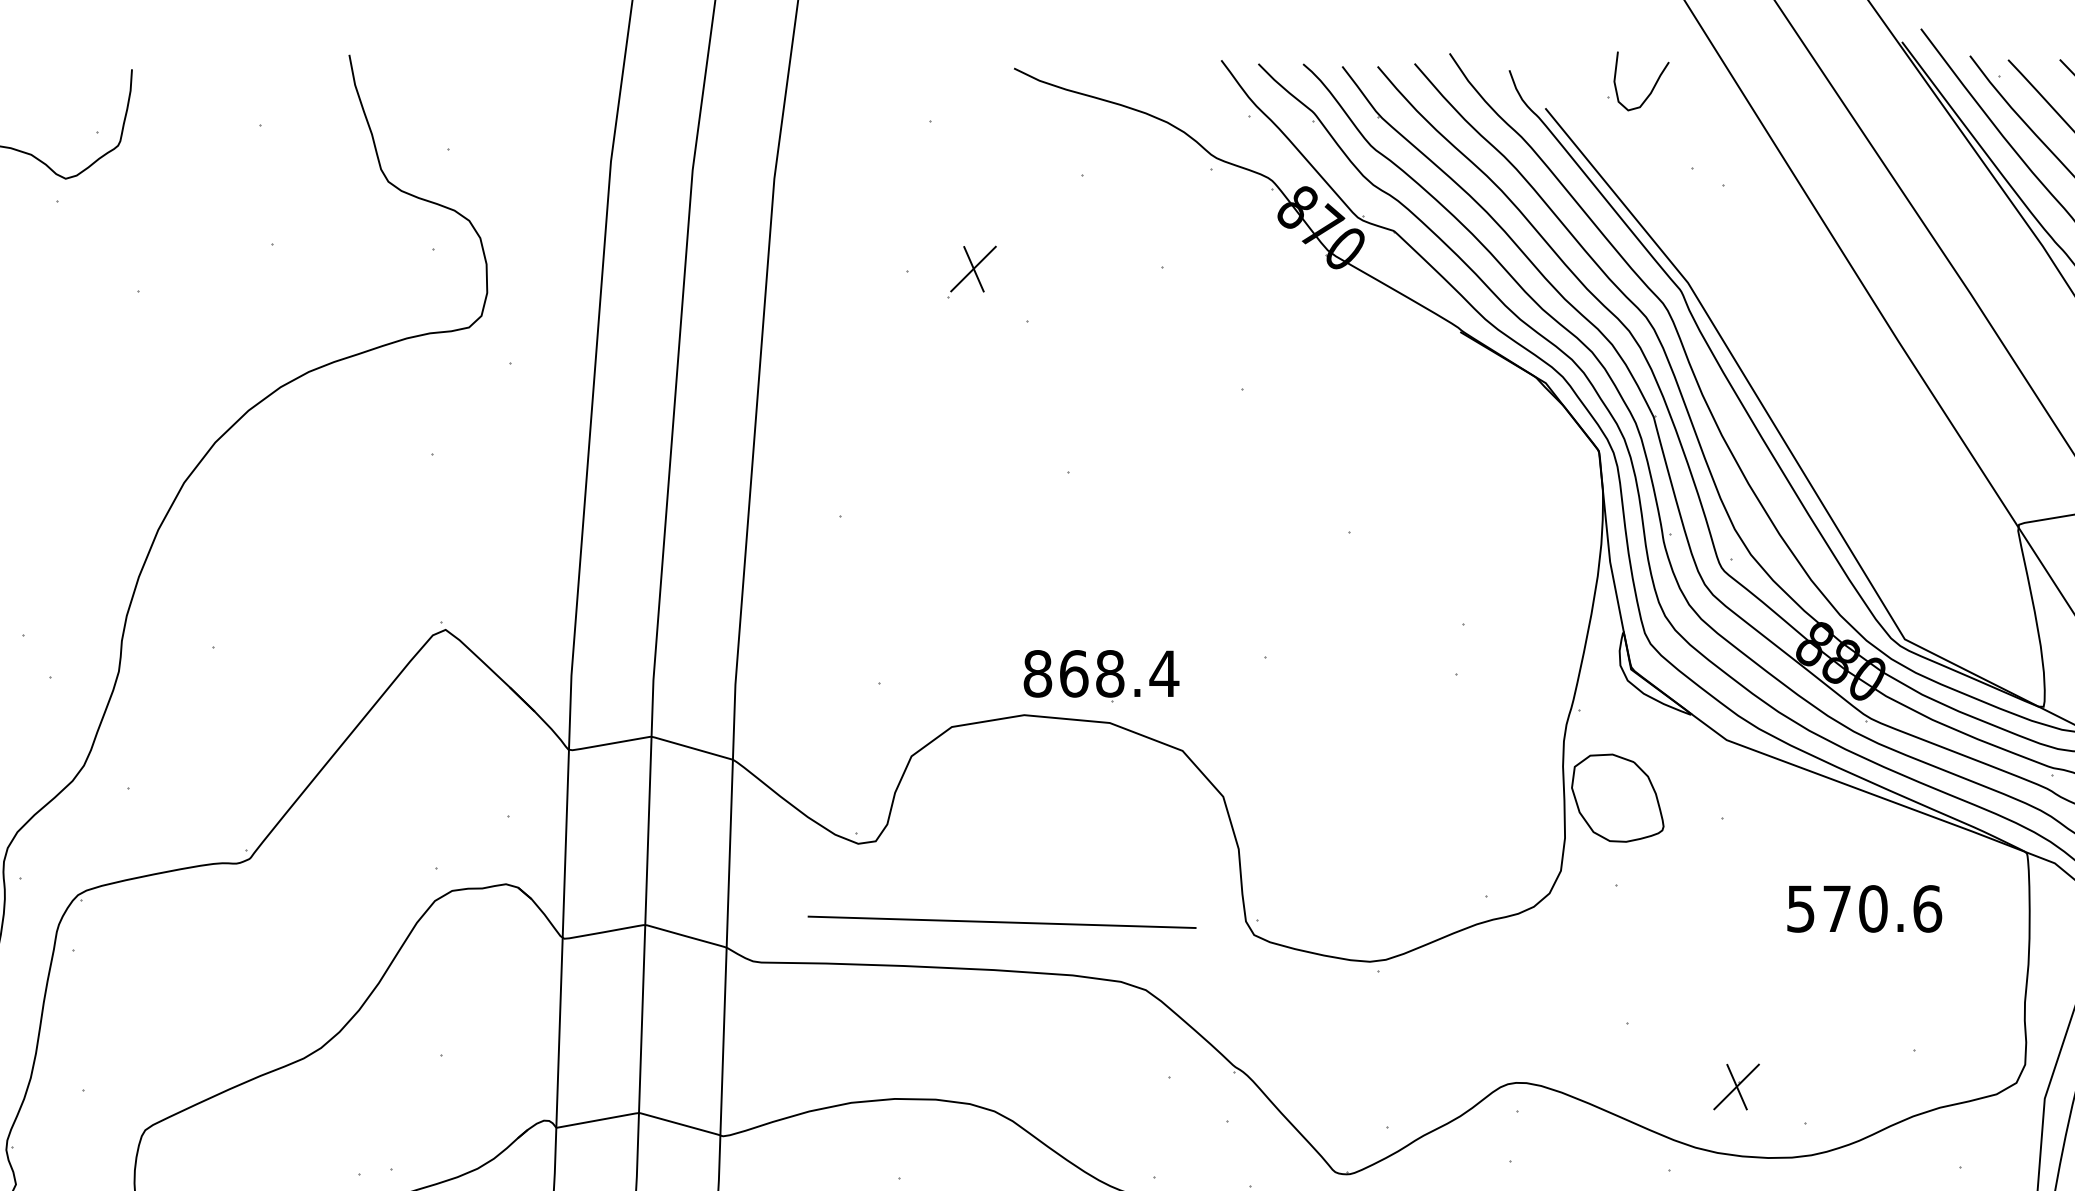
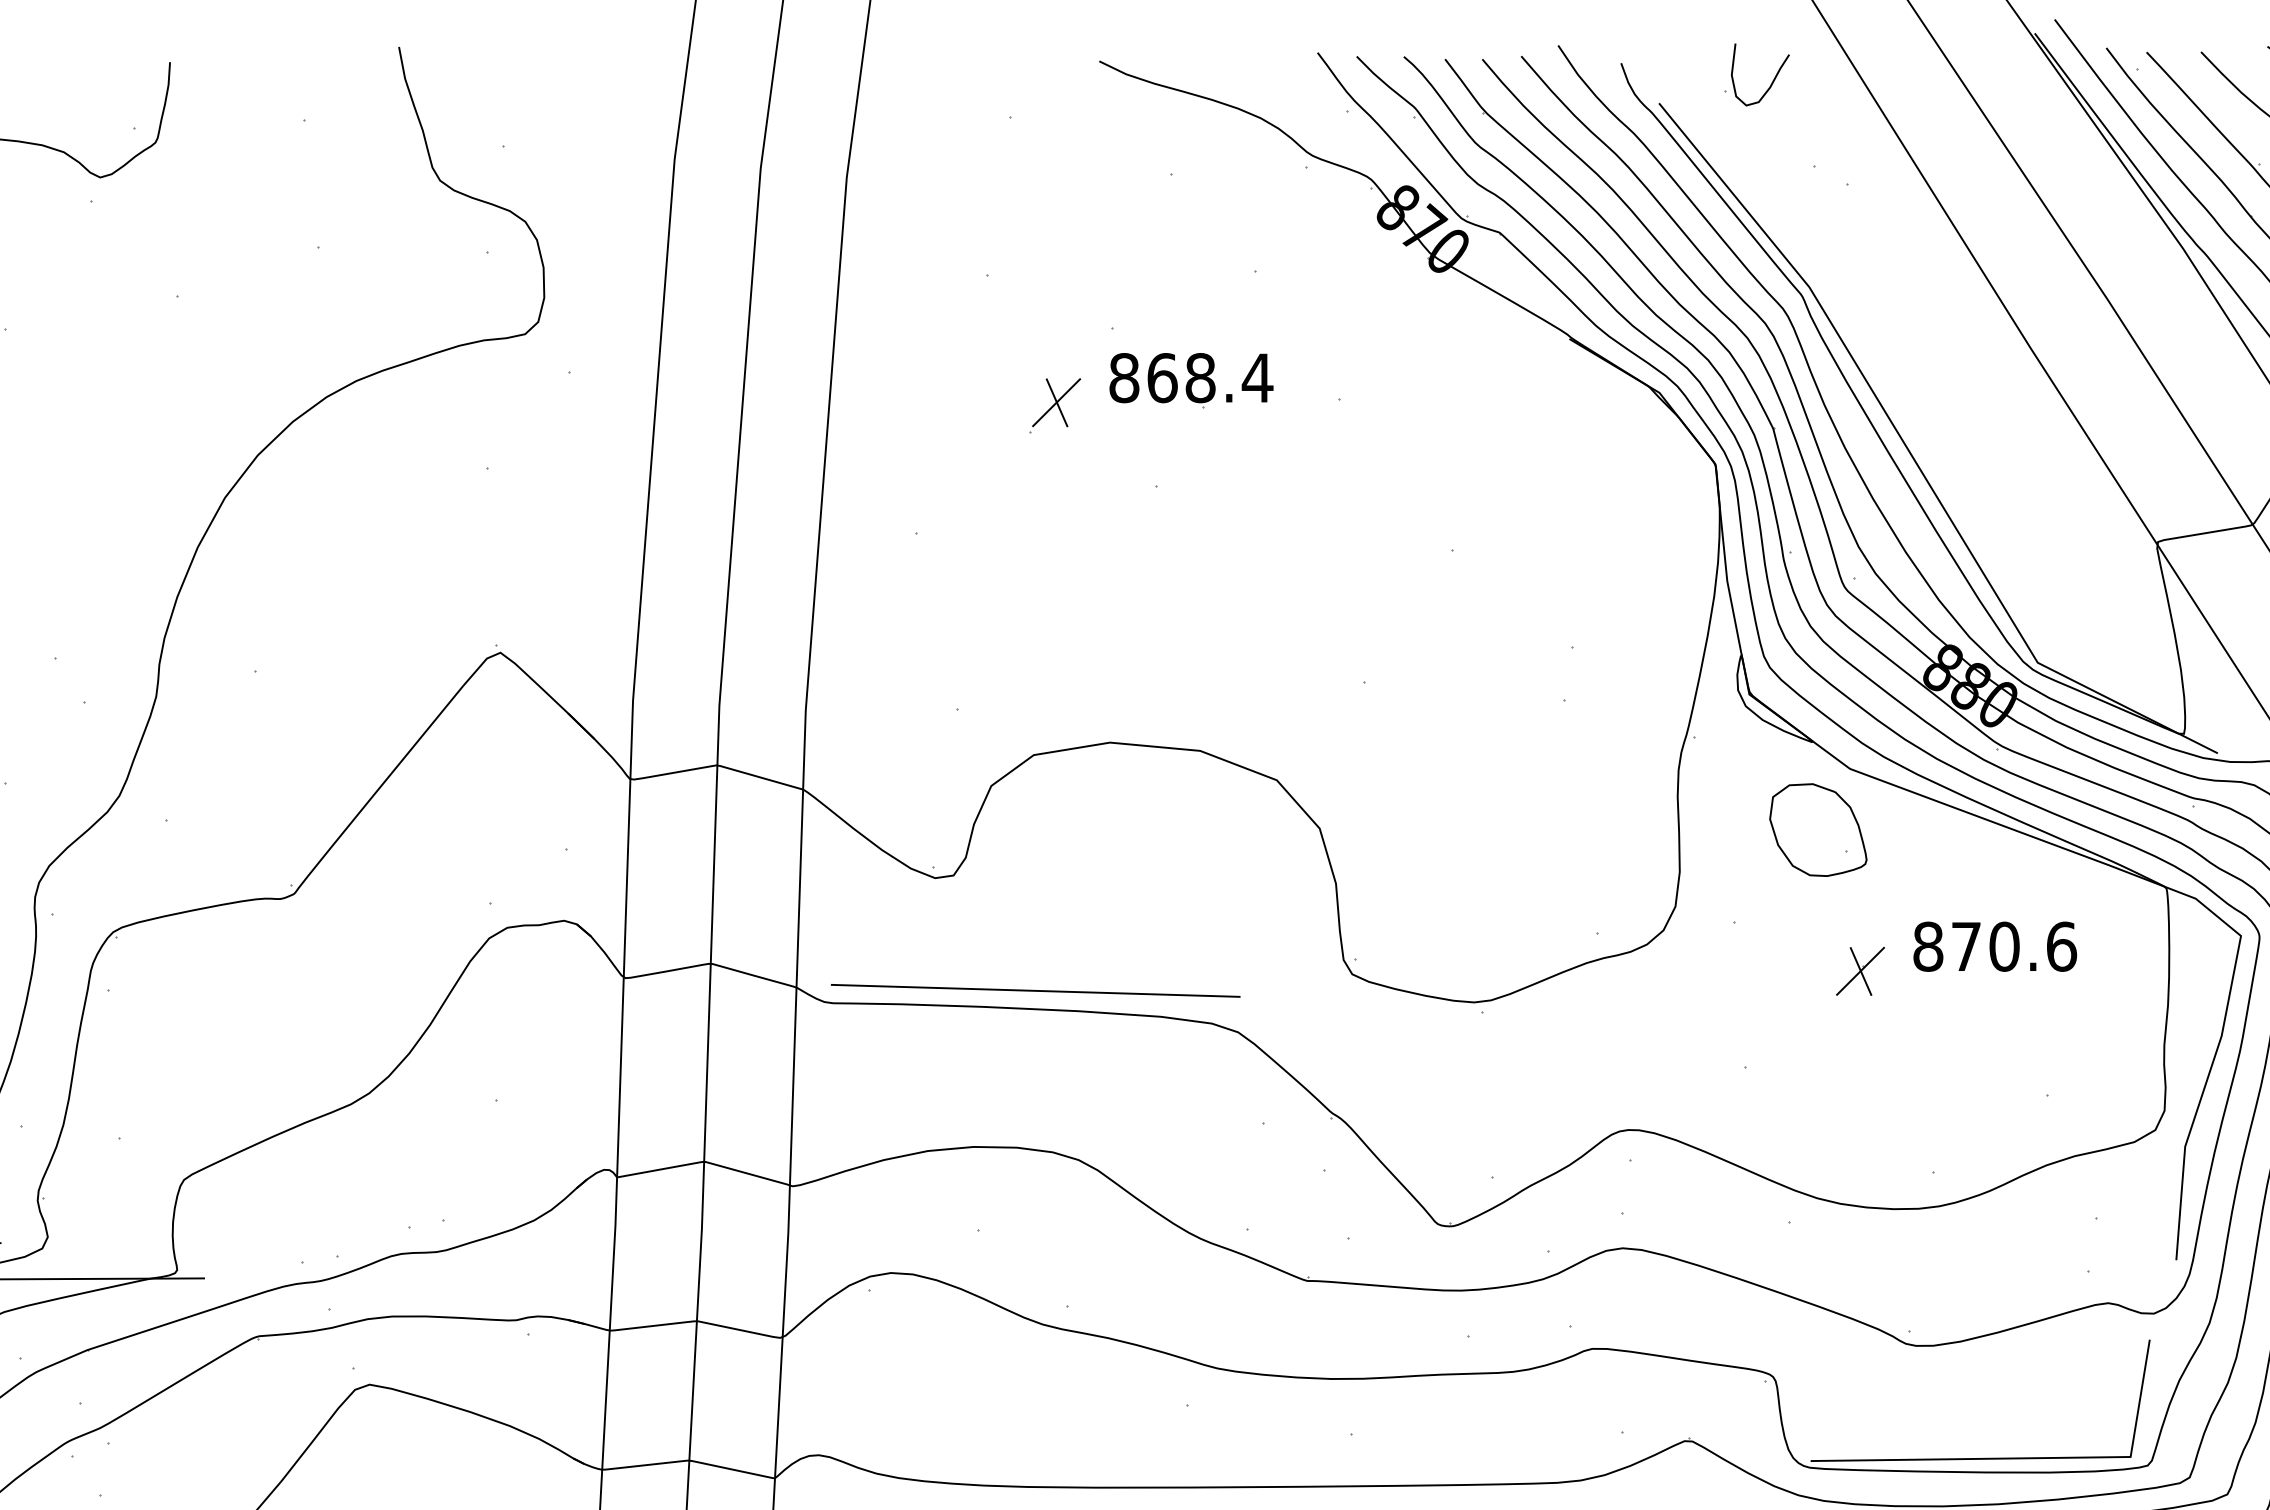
part: (972, 271) -> (1055, 405), moved
part: (1101, 676) -> (1191, 380), moved
part: (1617, 797) -> (1818, 829), moved
text: (1801, 908) -> (1928, 946), 570.6 -> 870.6
line: (1001, 921) -> (1035, 990), moved
part: (1736, 1087) -> (1860, 971), moved

